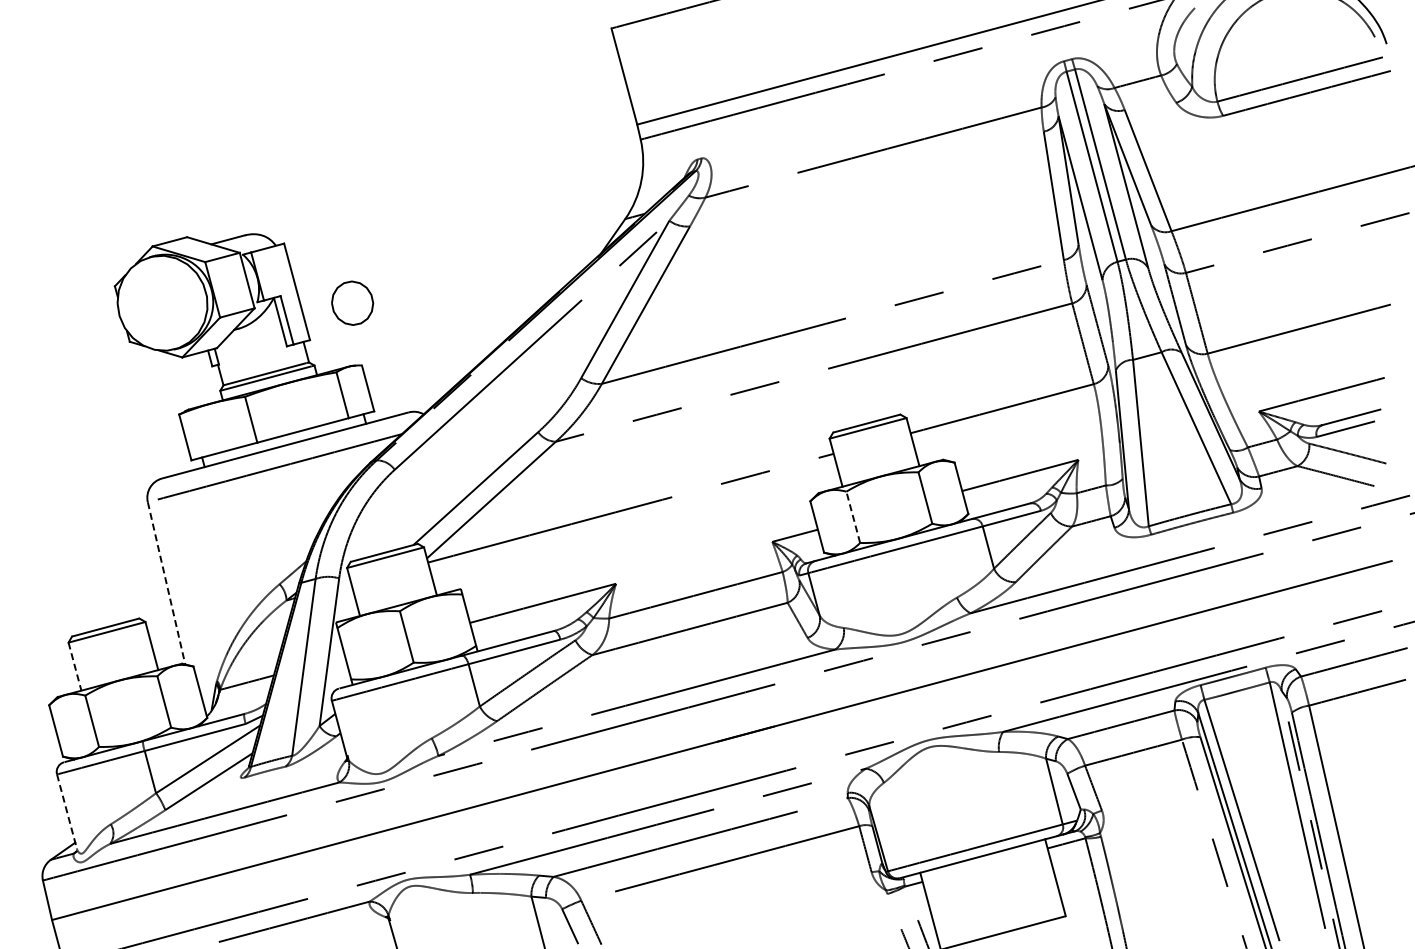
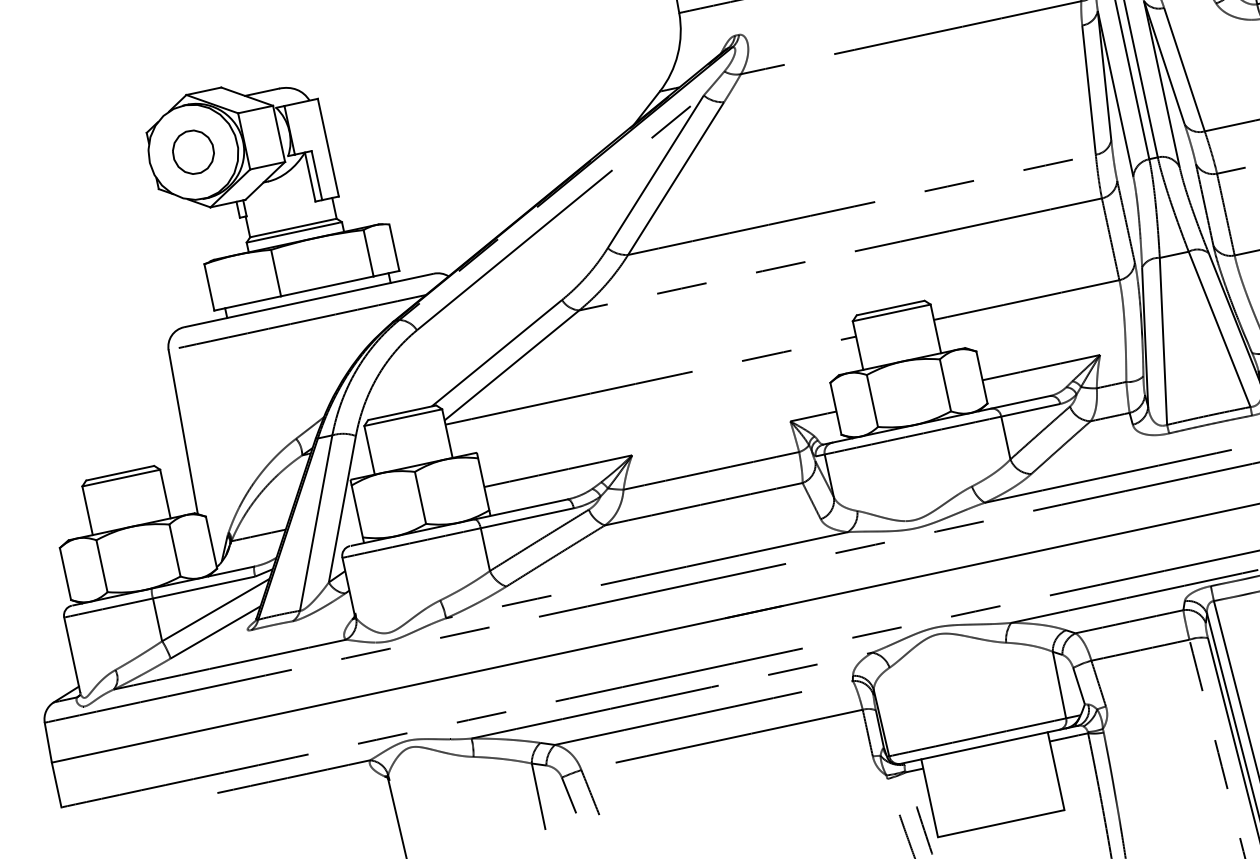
part: (352, 302) -> (193, 151), moved
line: (853, 517) -> (872, 401), dashed -> solid
line: (166, 583) -> (183, 432), dashed -> solid
line: (74, 666) -> (87, 510), dashed -> solid
line: (67, 811) -> (72, 655), dashed -> solid

